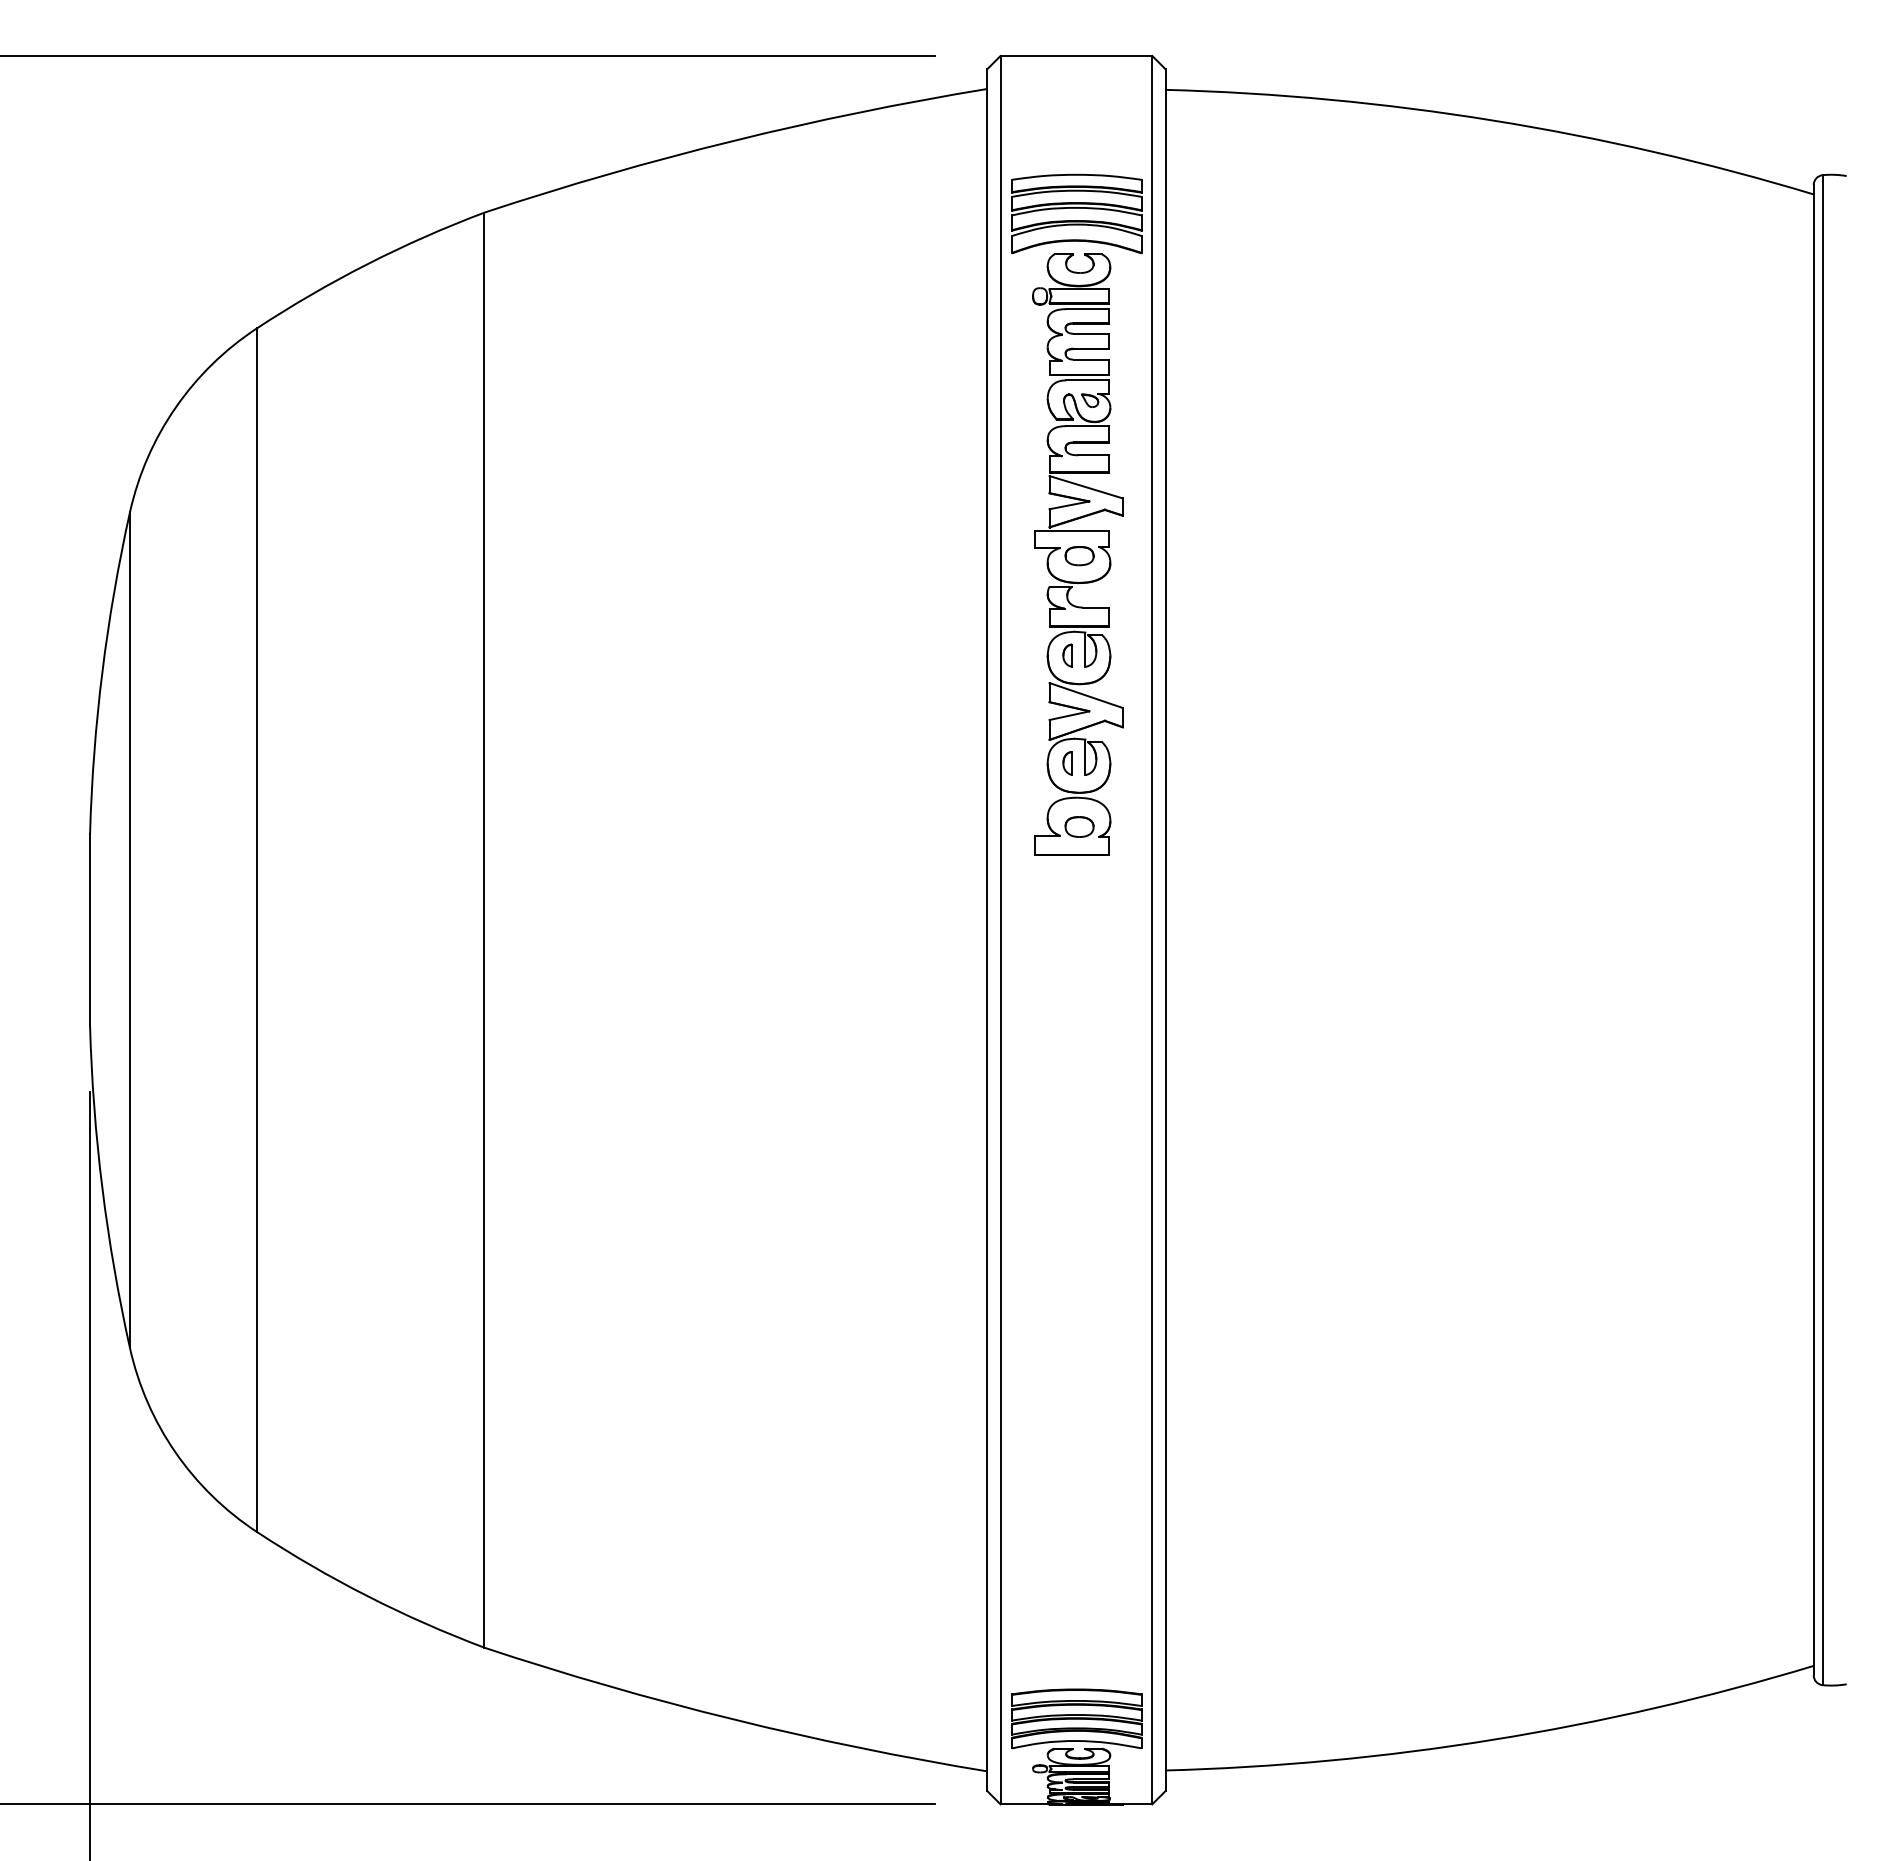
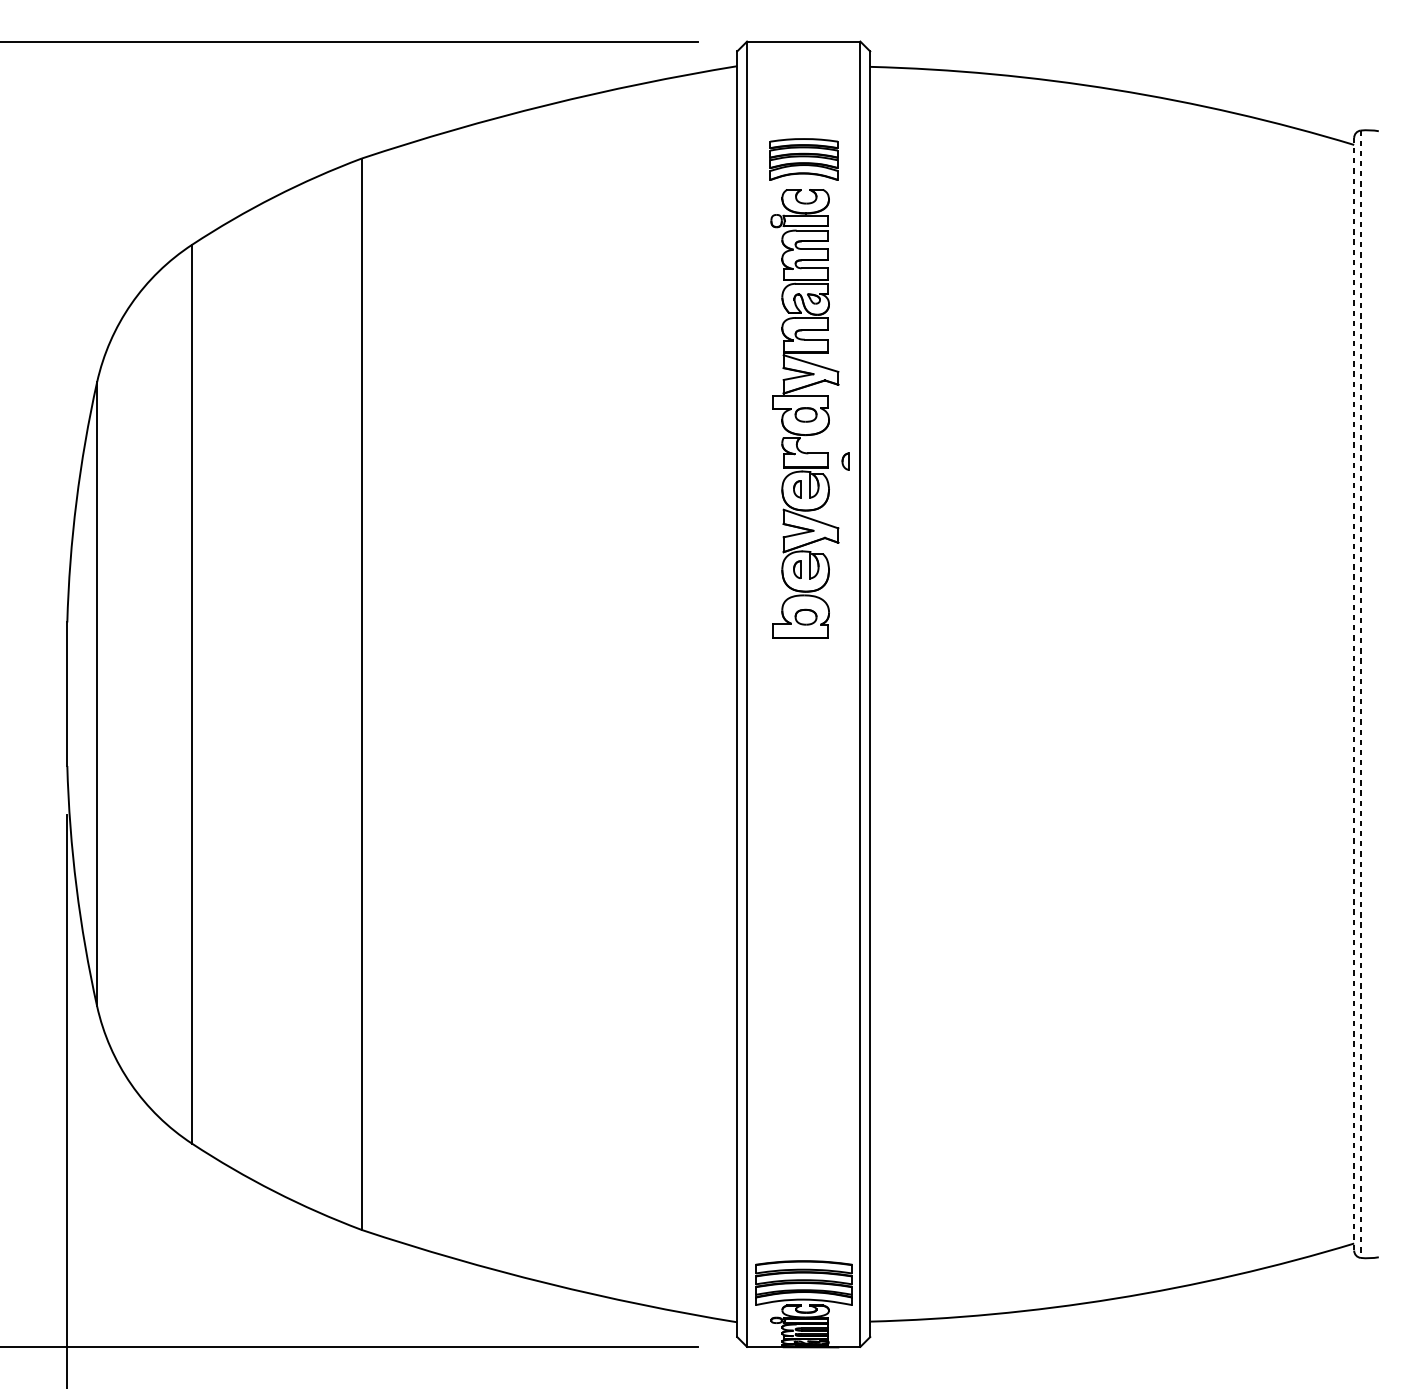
part: (1076, 213) -> (803, 159), size x0.7
part: (1132, 618) -> (845, 461), added
line: (1813, 930) -> (1354, 694), solid -> dashed
line: (1822, 930) -> (1360, 694), solid -> dashed

